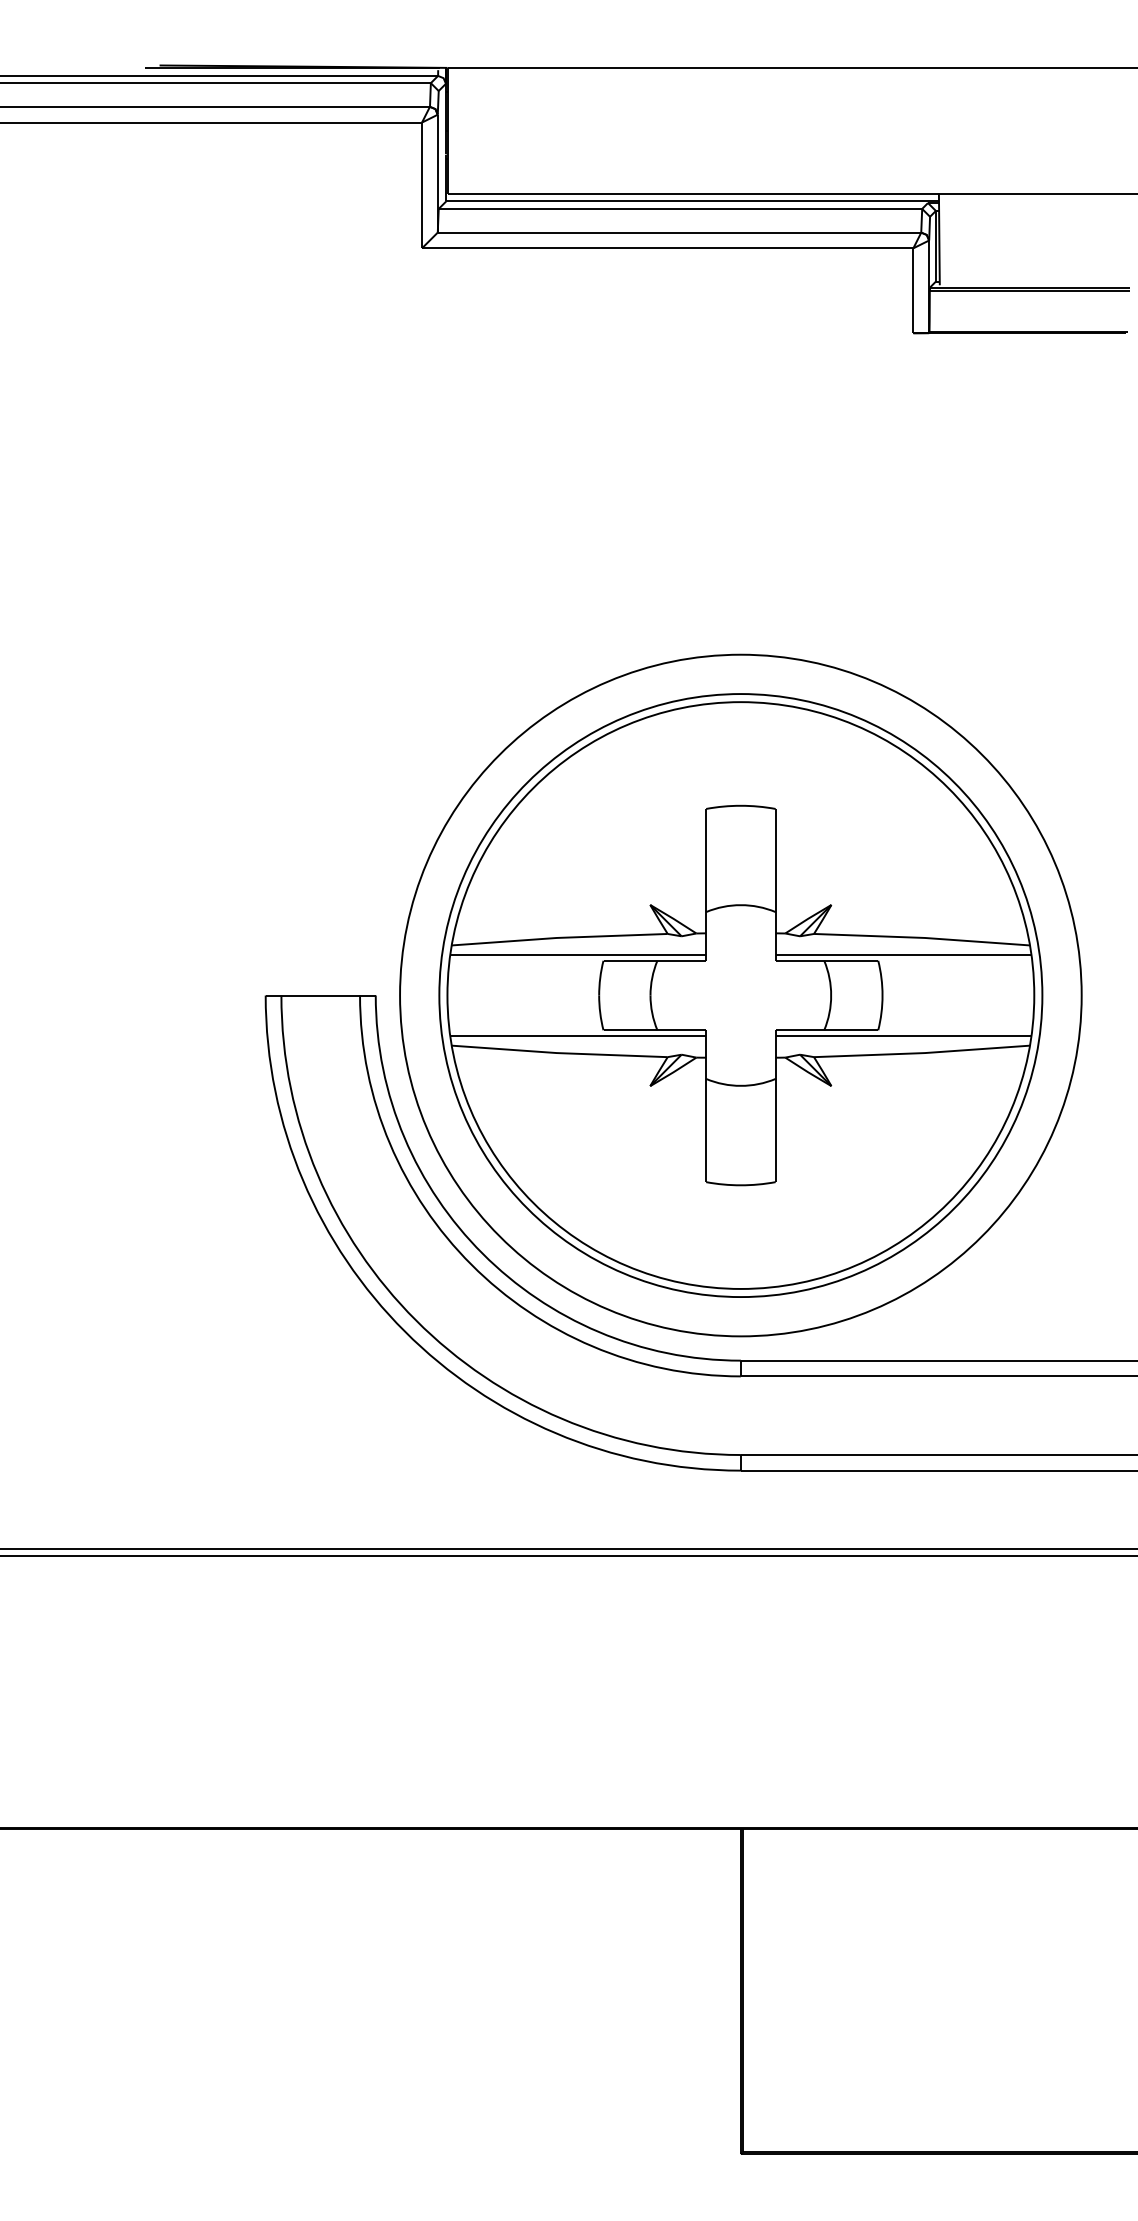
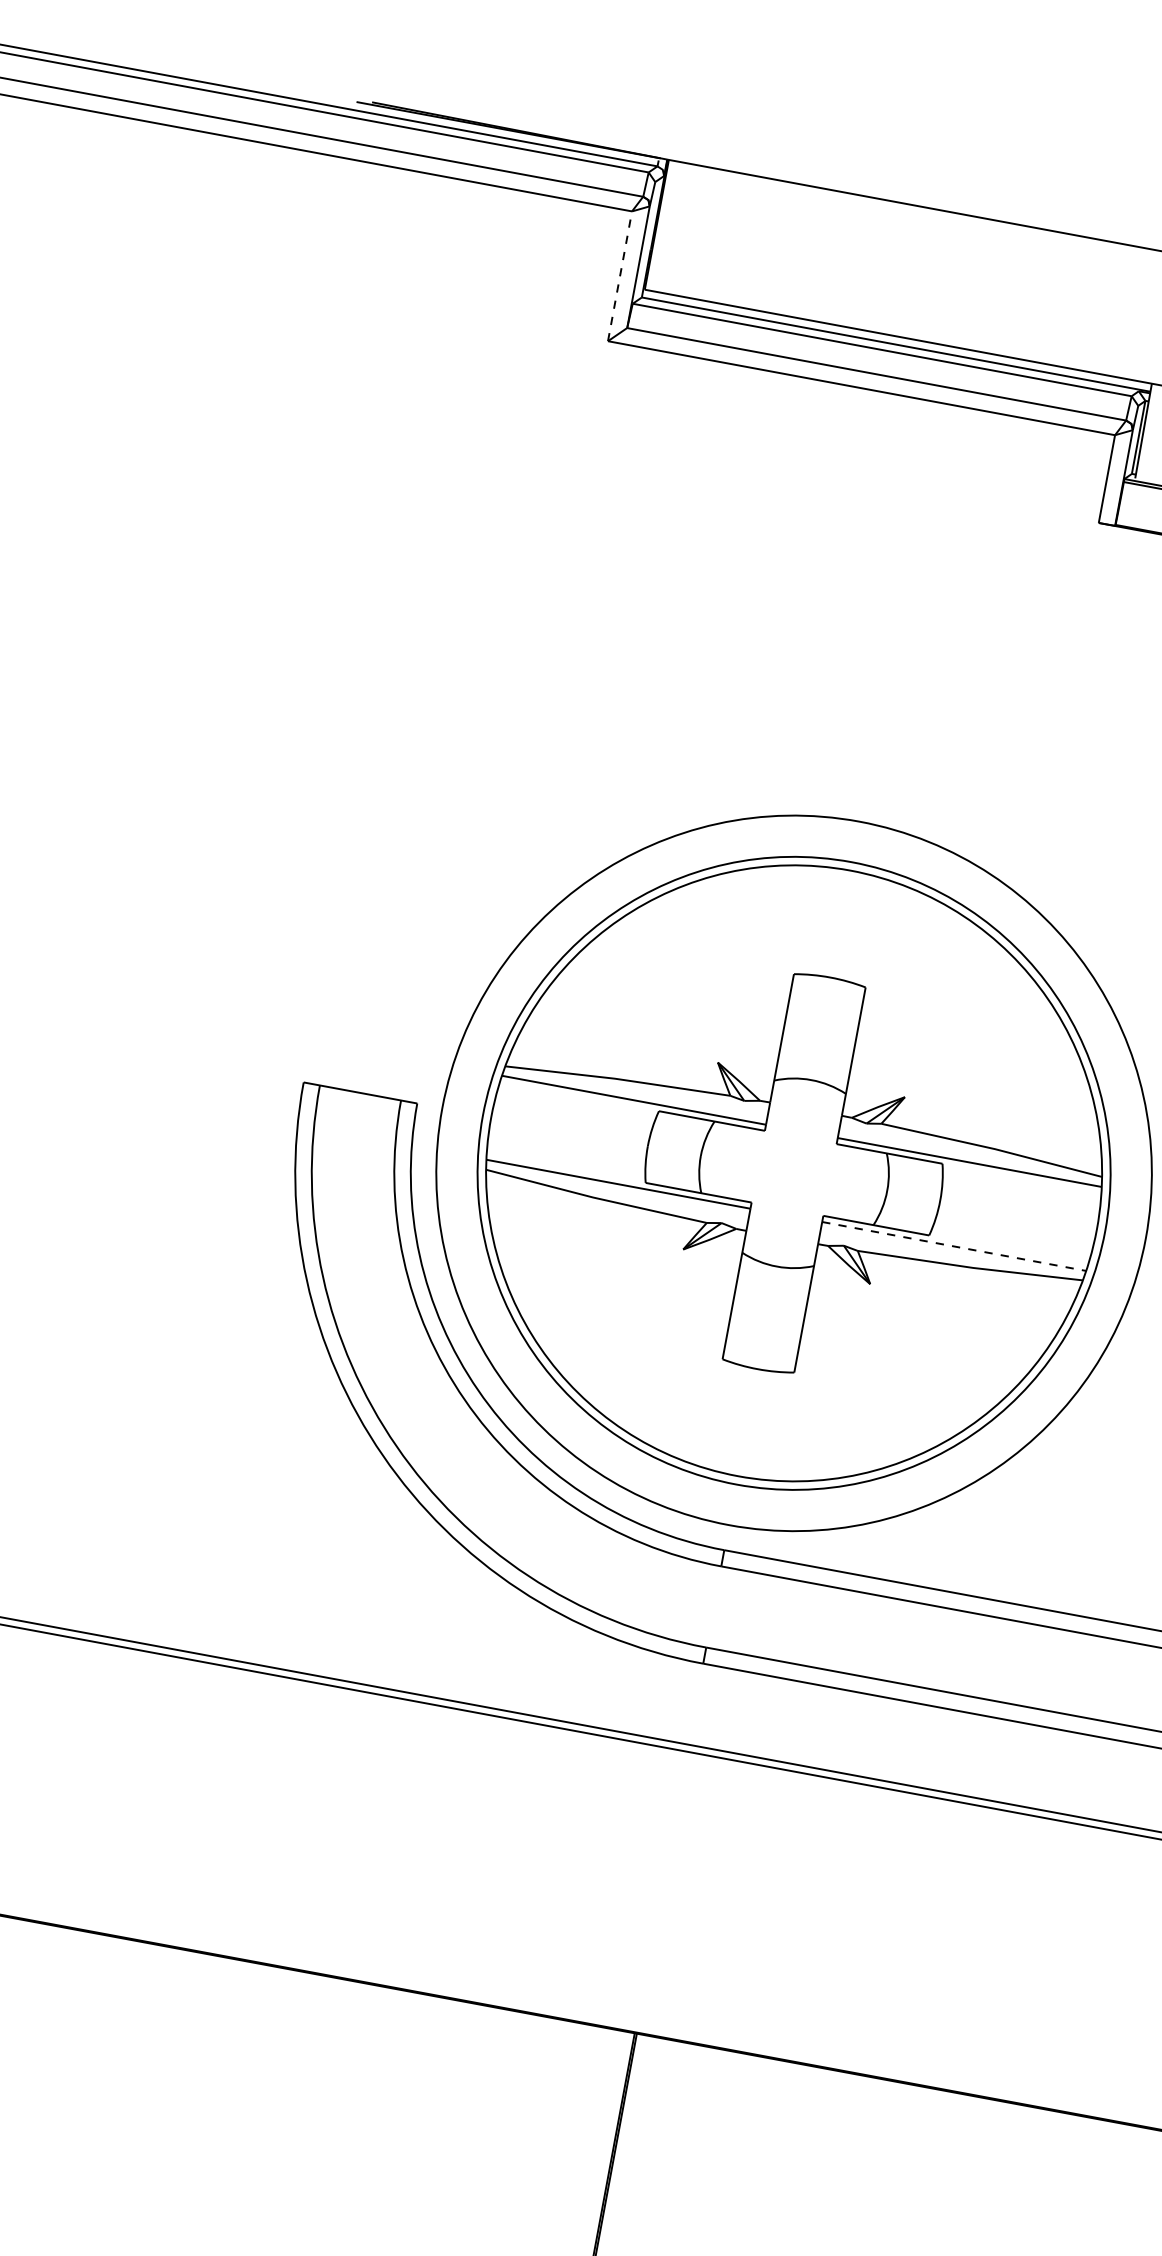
line: (422, 185) -> (620, 276), solid -> dashed
line: (903, 1036) -> (954, 1246), solid -> dashed

